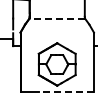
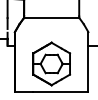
line: (57, 18) -> (51, 18), dashed -> solid
line: (66, 92) -> (60, 92), dashed -> solid

